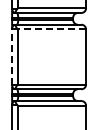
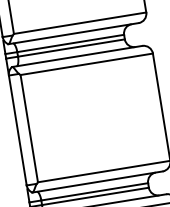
line: (51, 29) -> (85, 64), dashed -> solid
line: (12, 56) -> (18, 129), dashed -> solid

